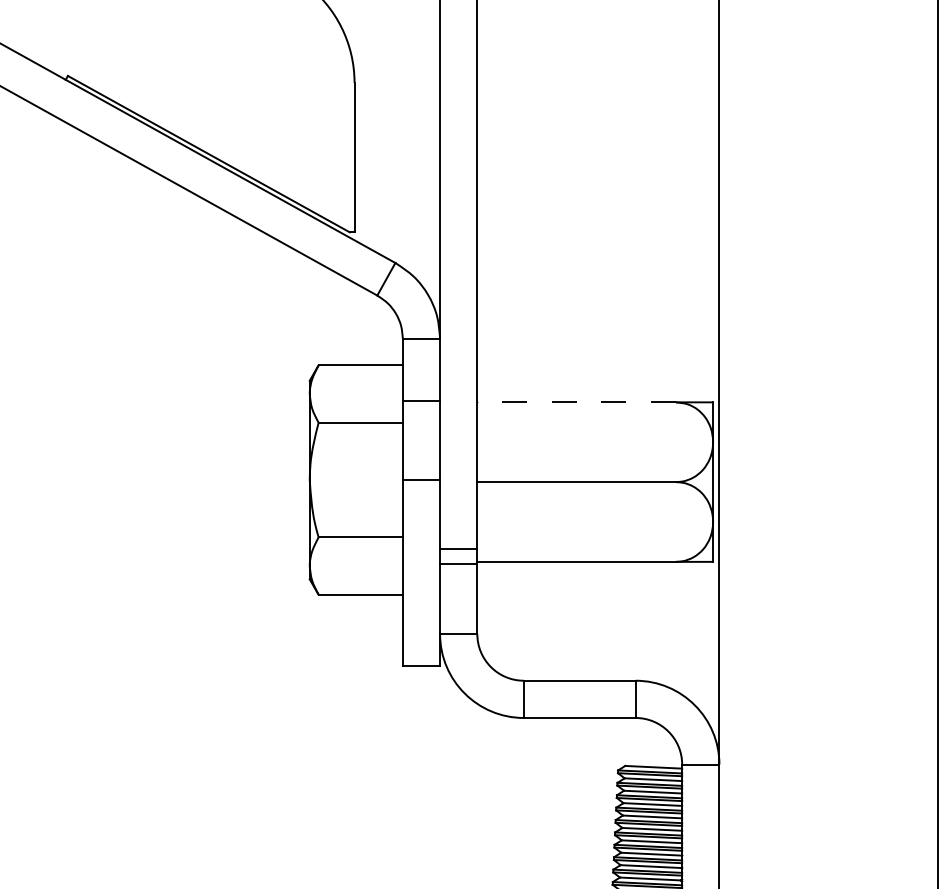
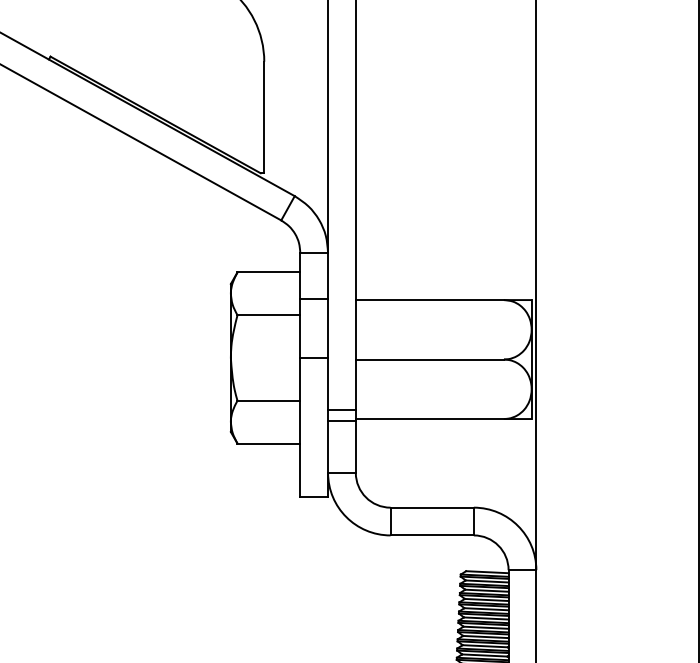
line: (576, 402) -> (429, 300), dashed -> solid

